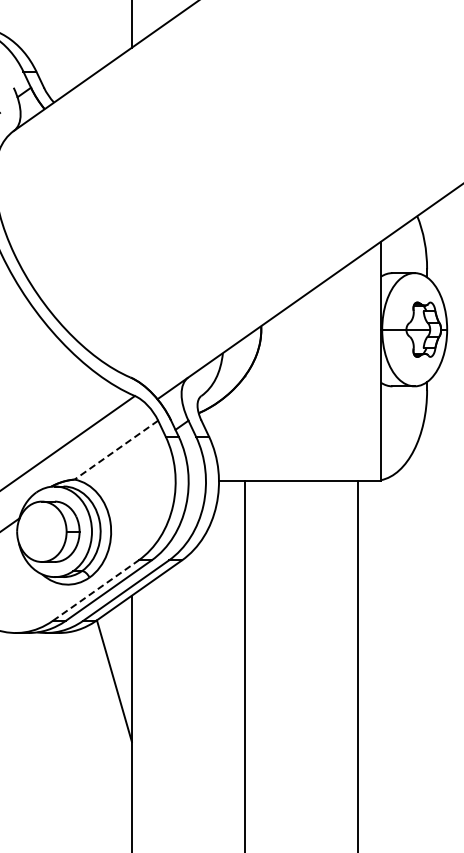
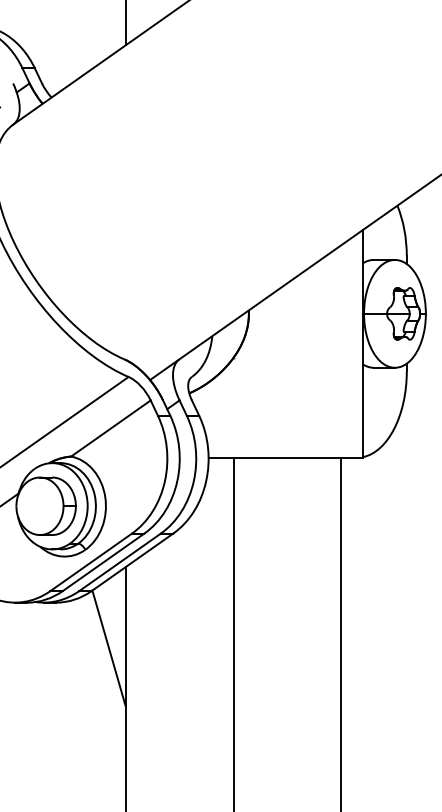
line: (116, 450) -> (111, 428), dashed -> solid
line: (96, 590) -> (91, 562), dashed -> solid

